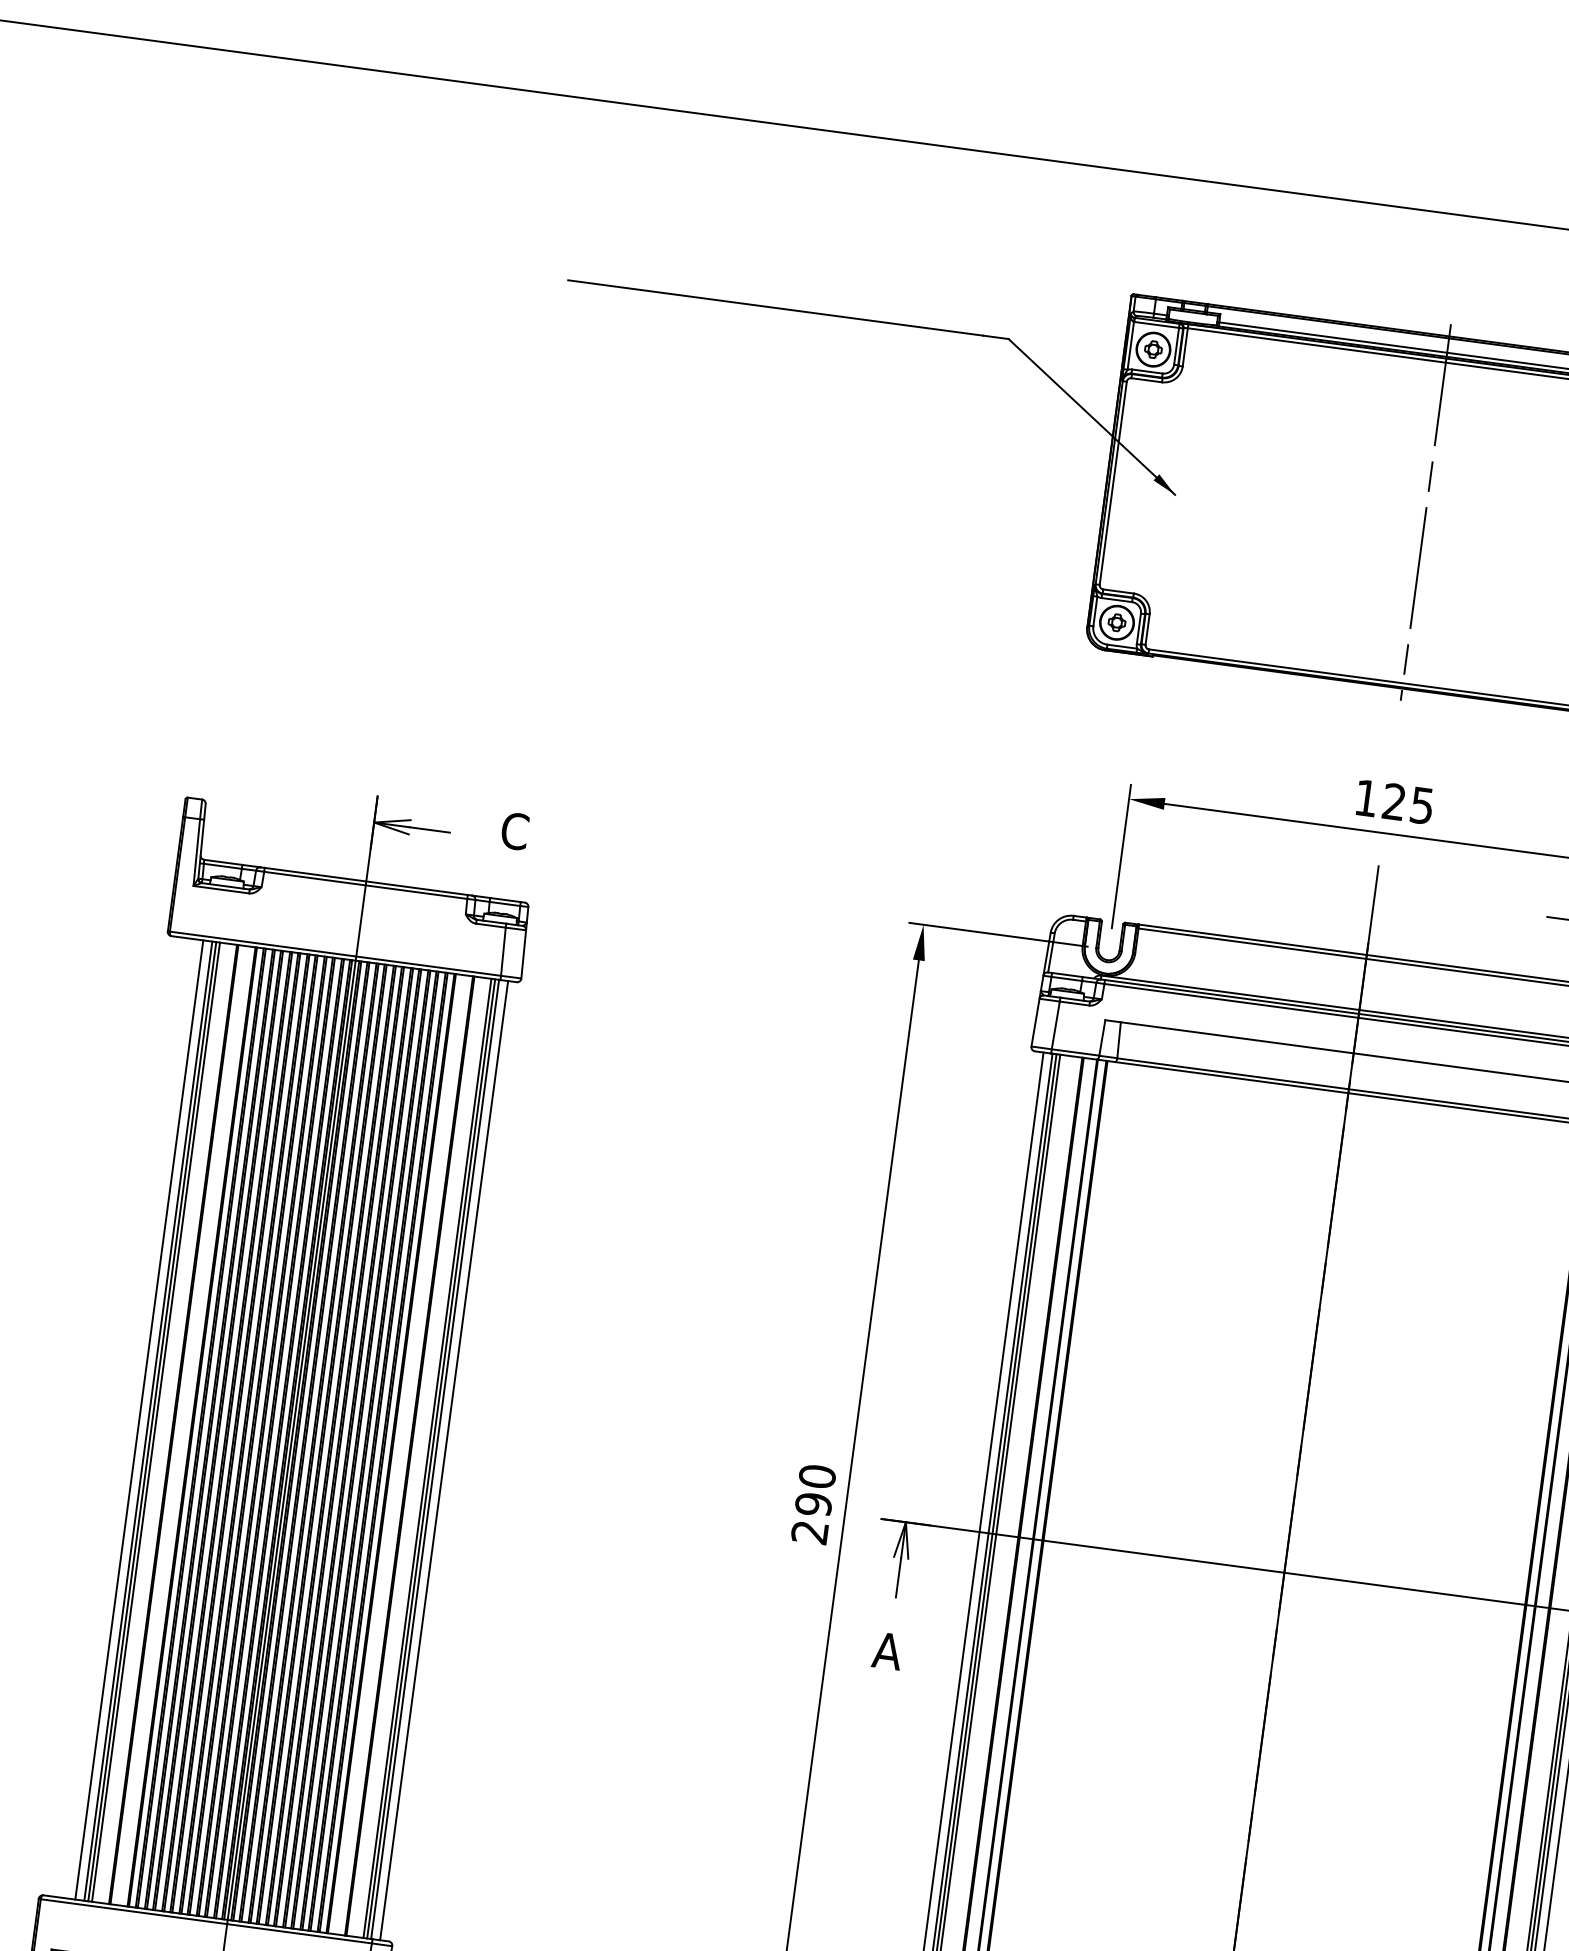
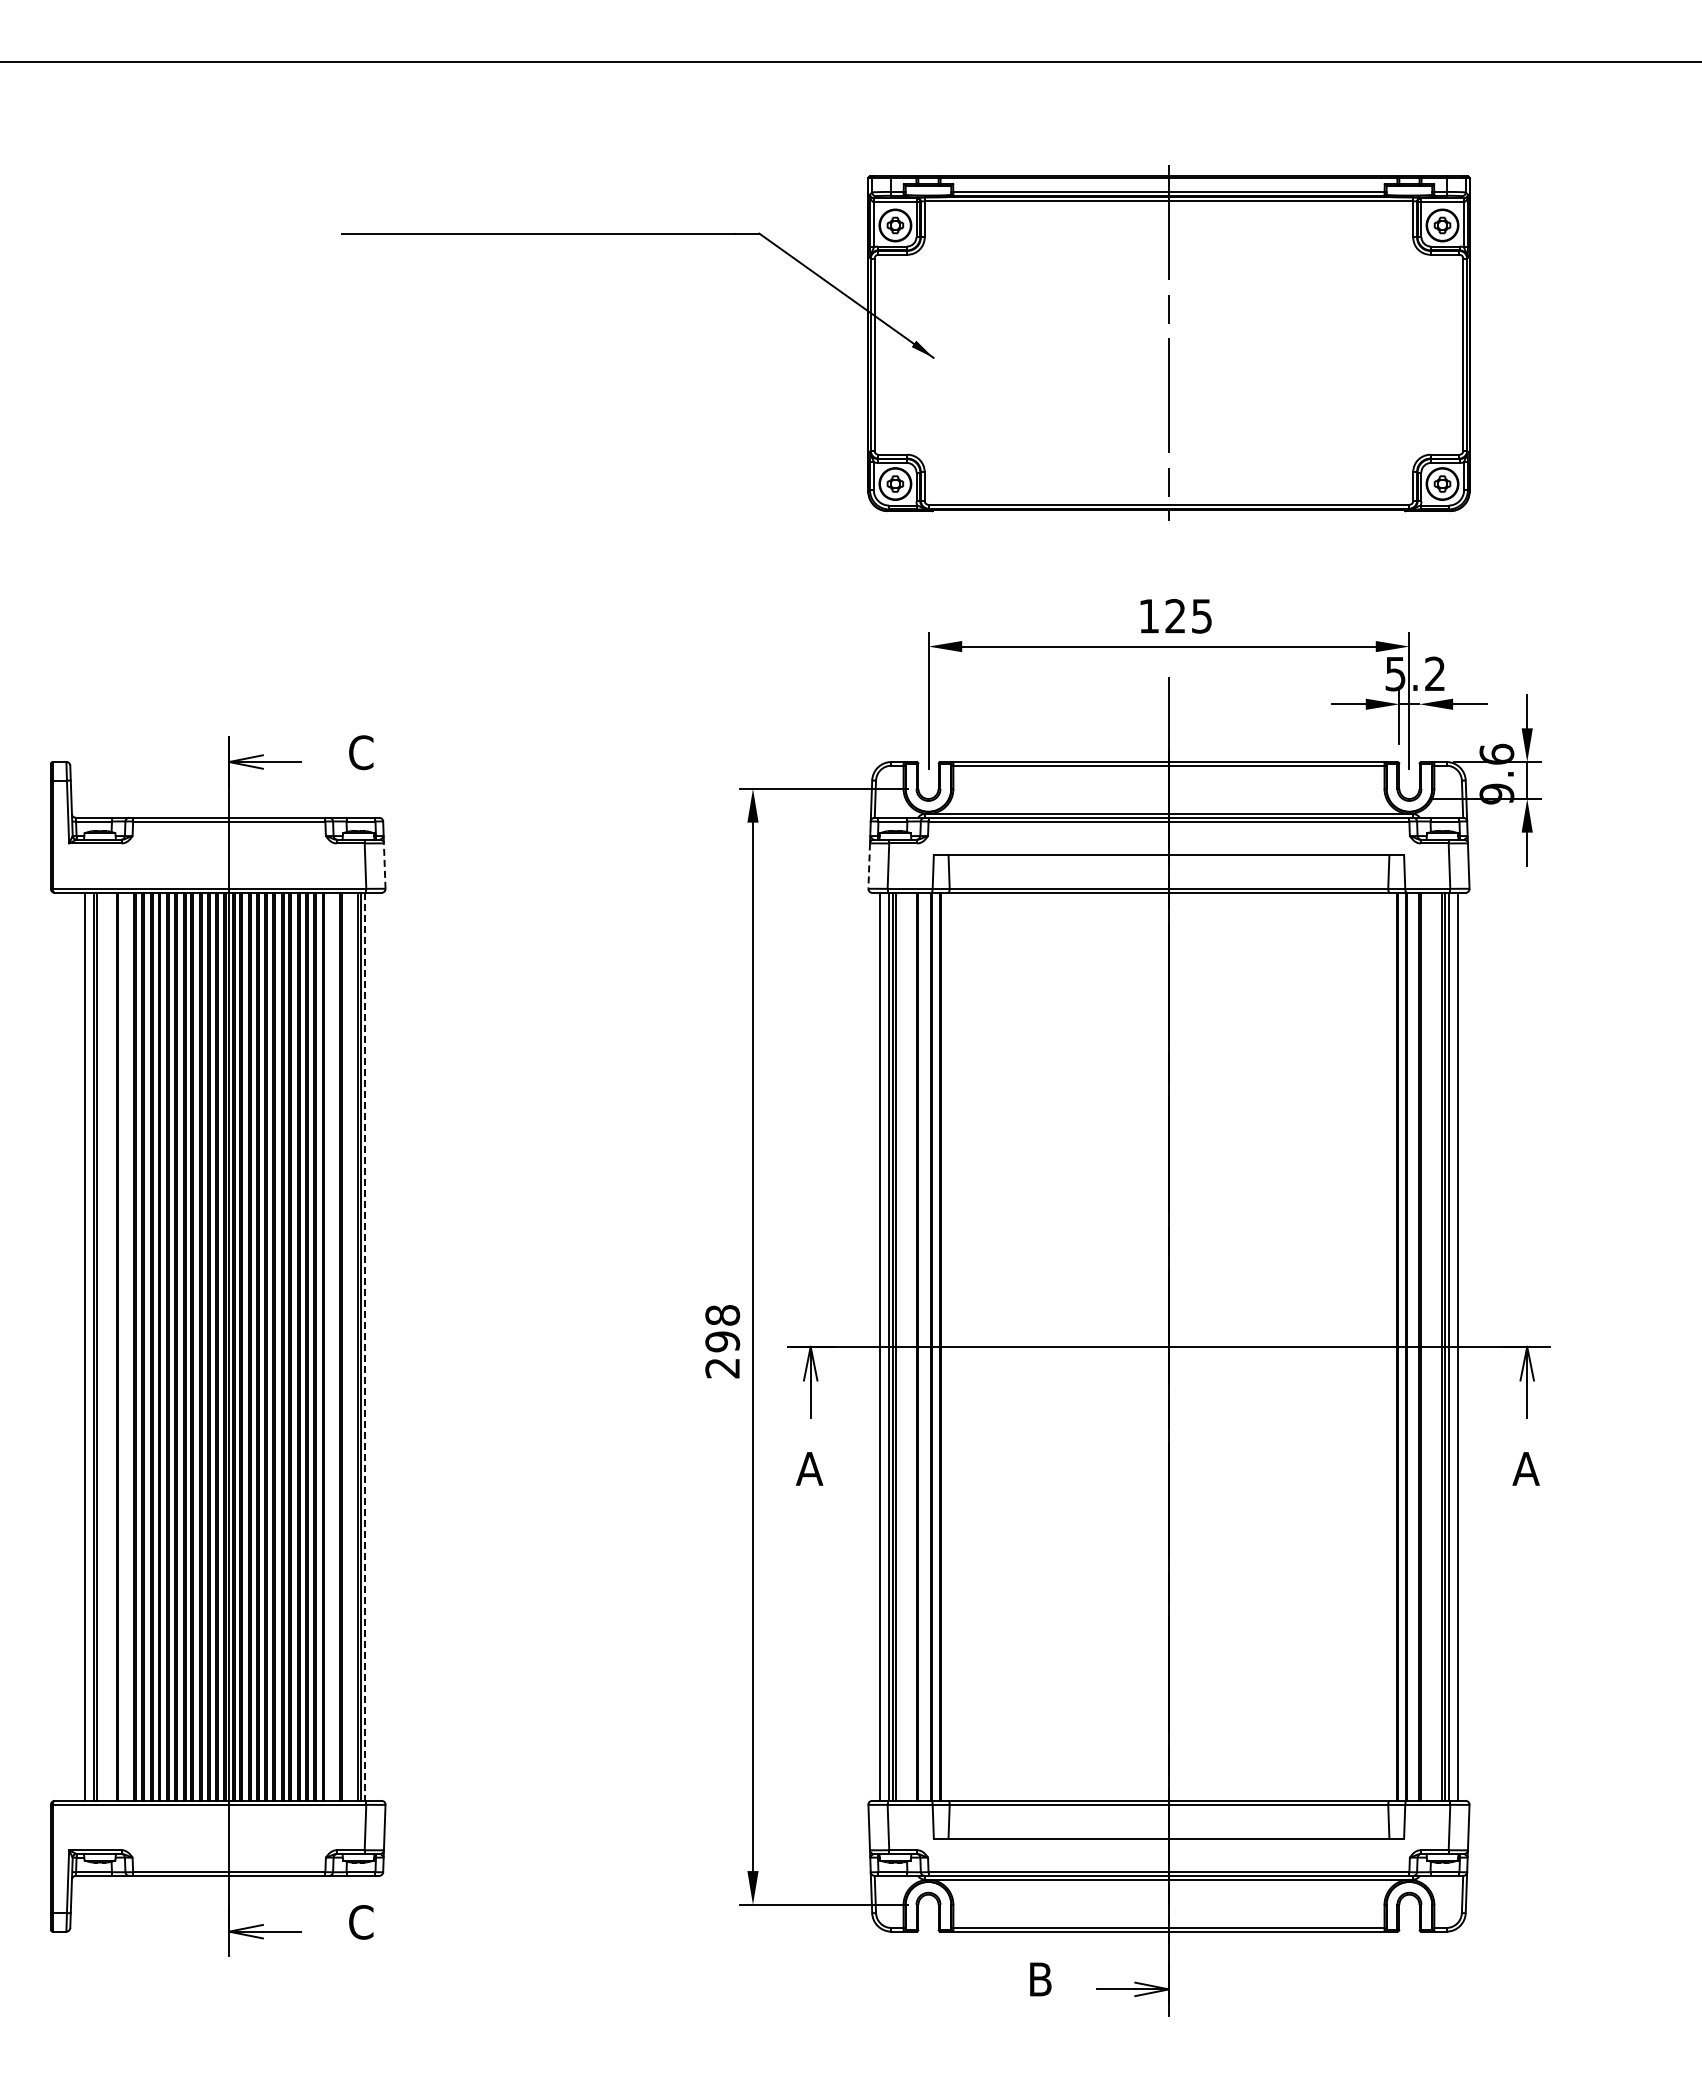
line: (523, 954) -> (384, 866), solid -> dashed
line: (1035, 1023) -> (869, 866), solid -> dashed
line: (155, 1421) -> (100, 1346), removed
line: (435, 1460) -> (365, 1347), solid -> dashed
line: (444, 1460) -> (373, 1346), removed
text: (817, 1476) -> (722, 1315), 290 -> 298

